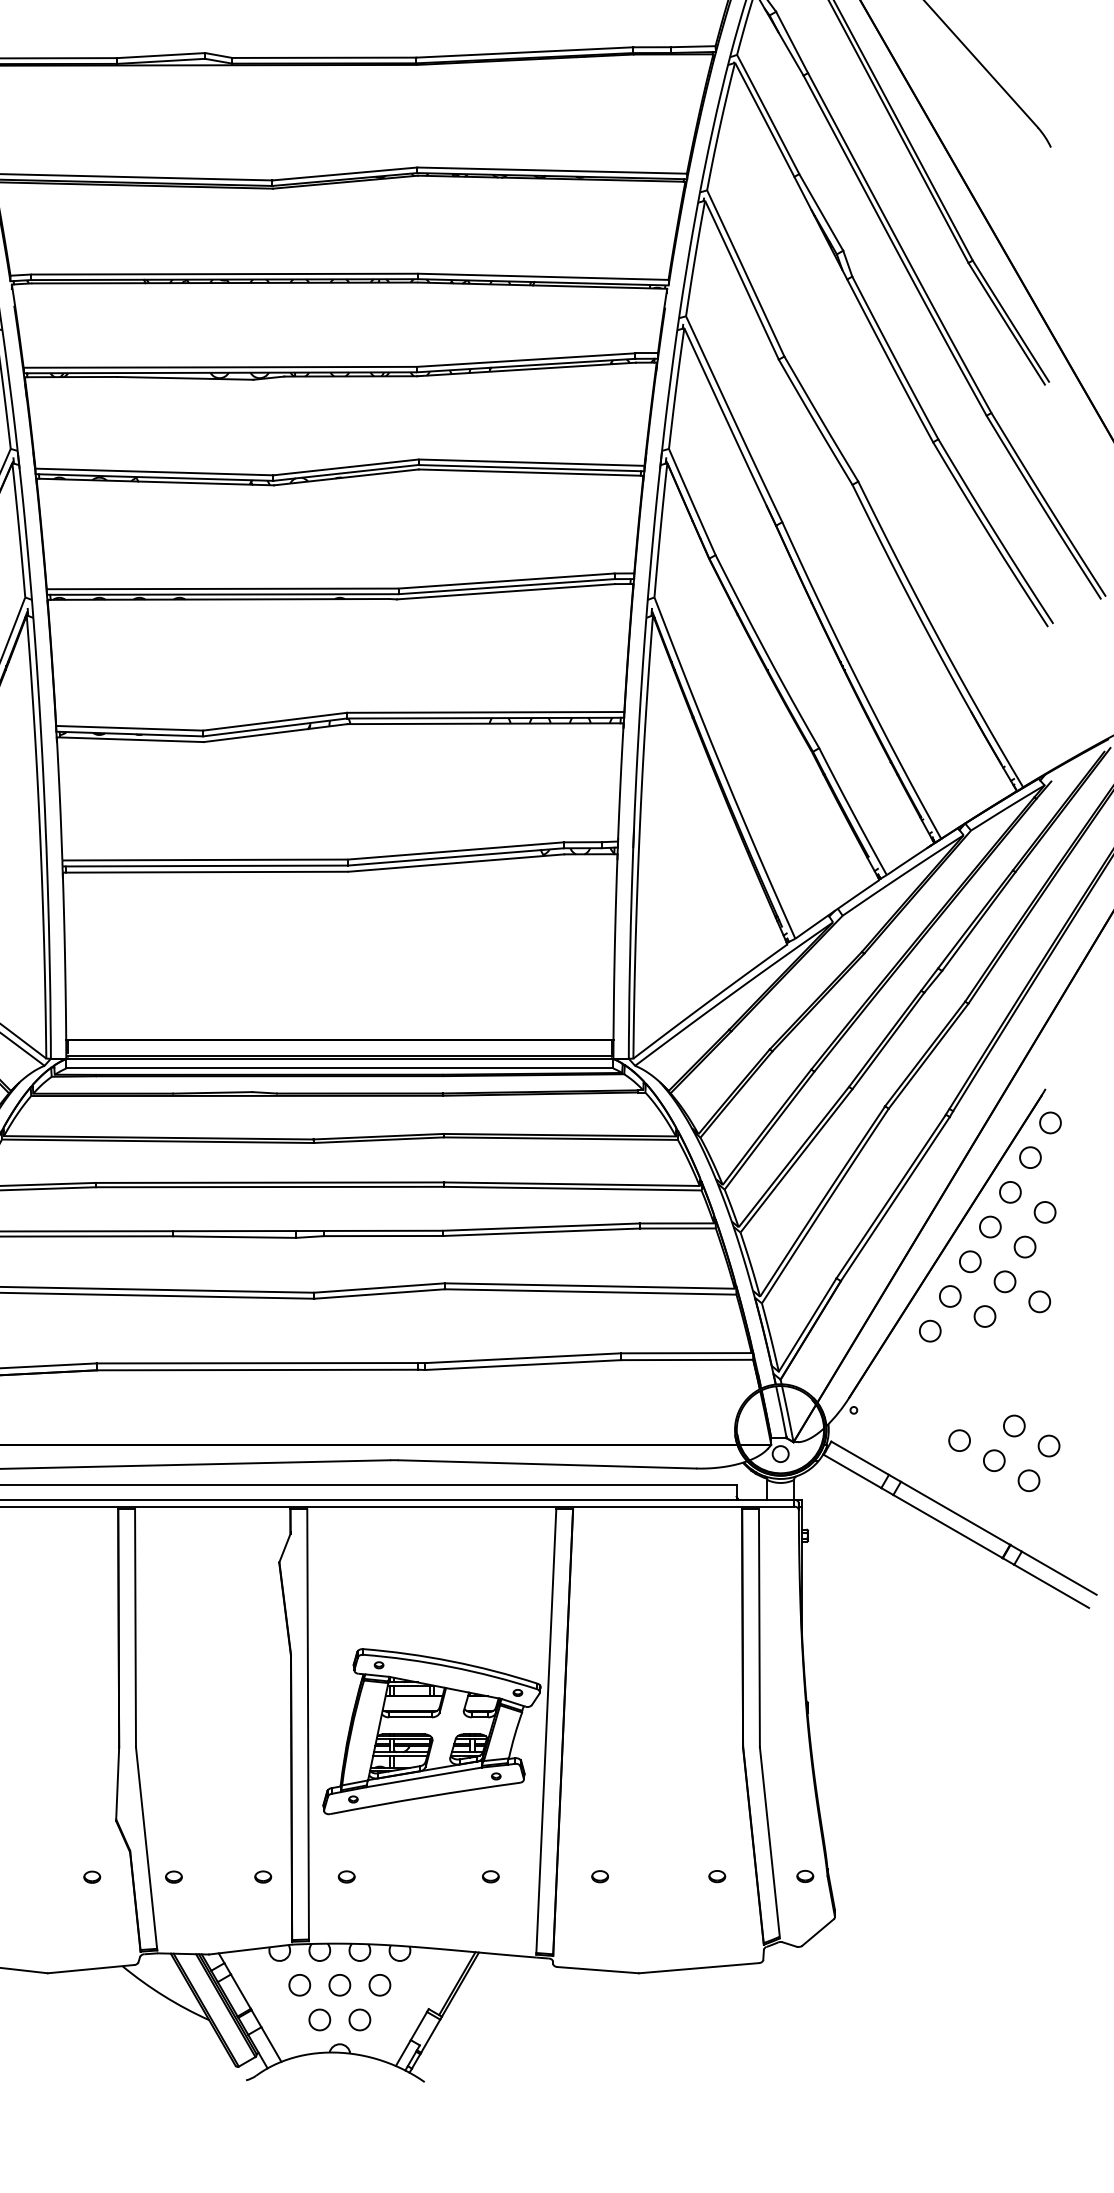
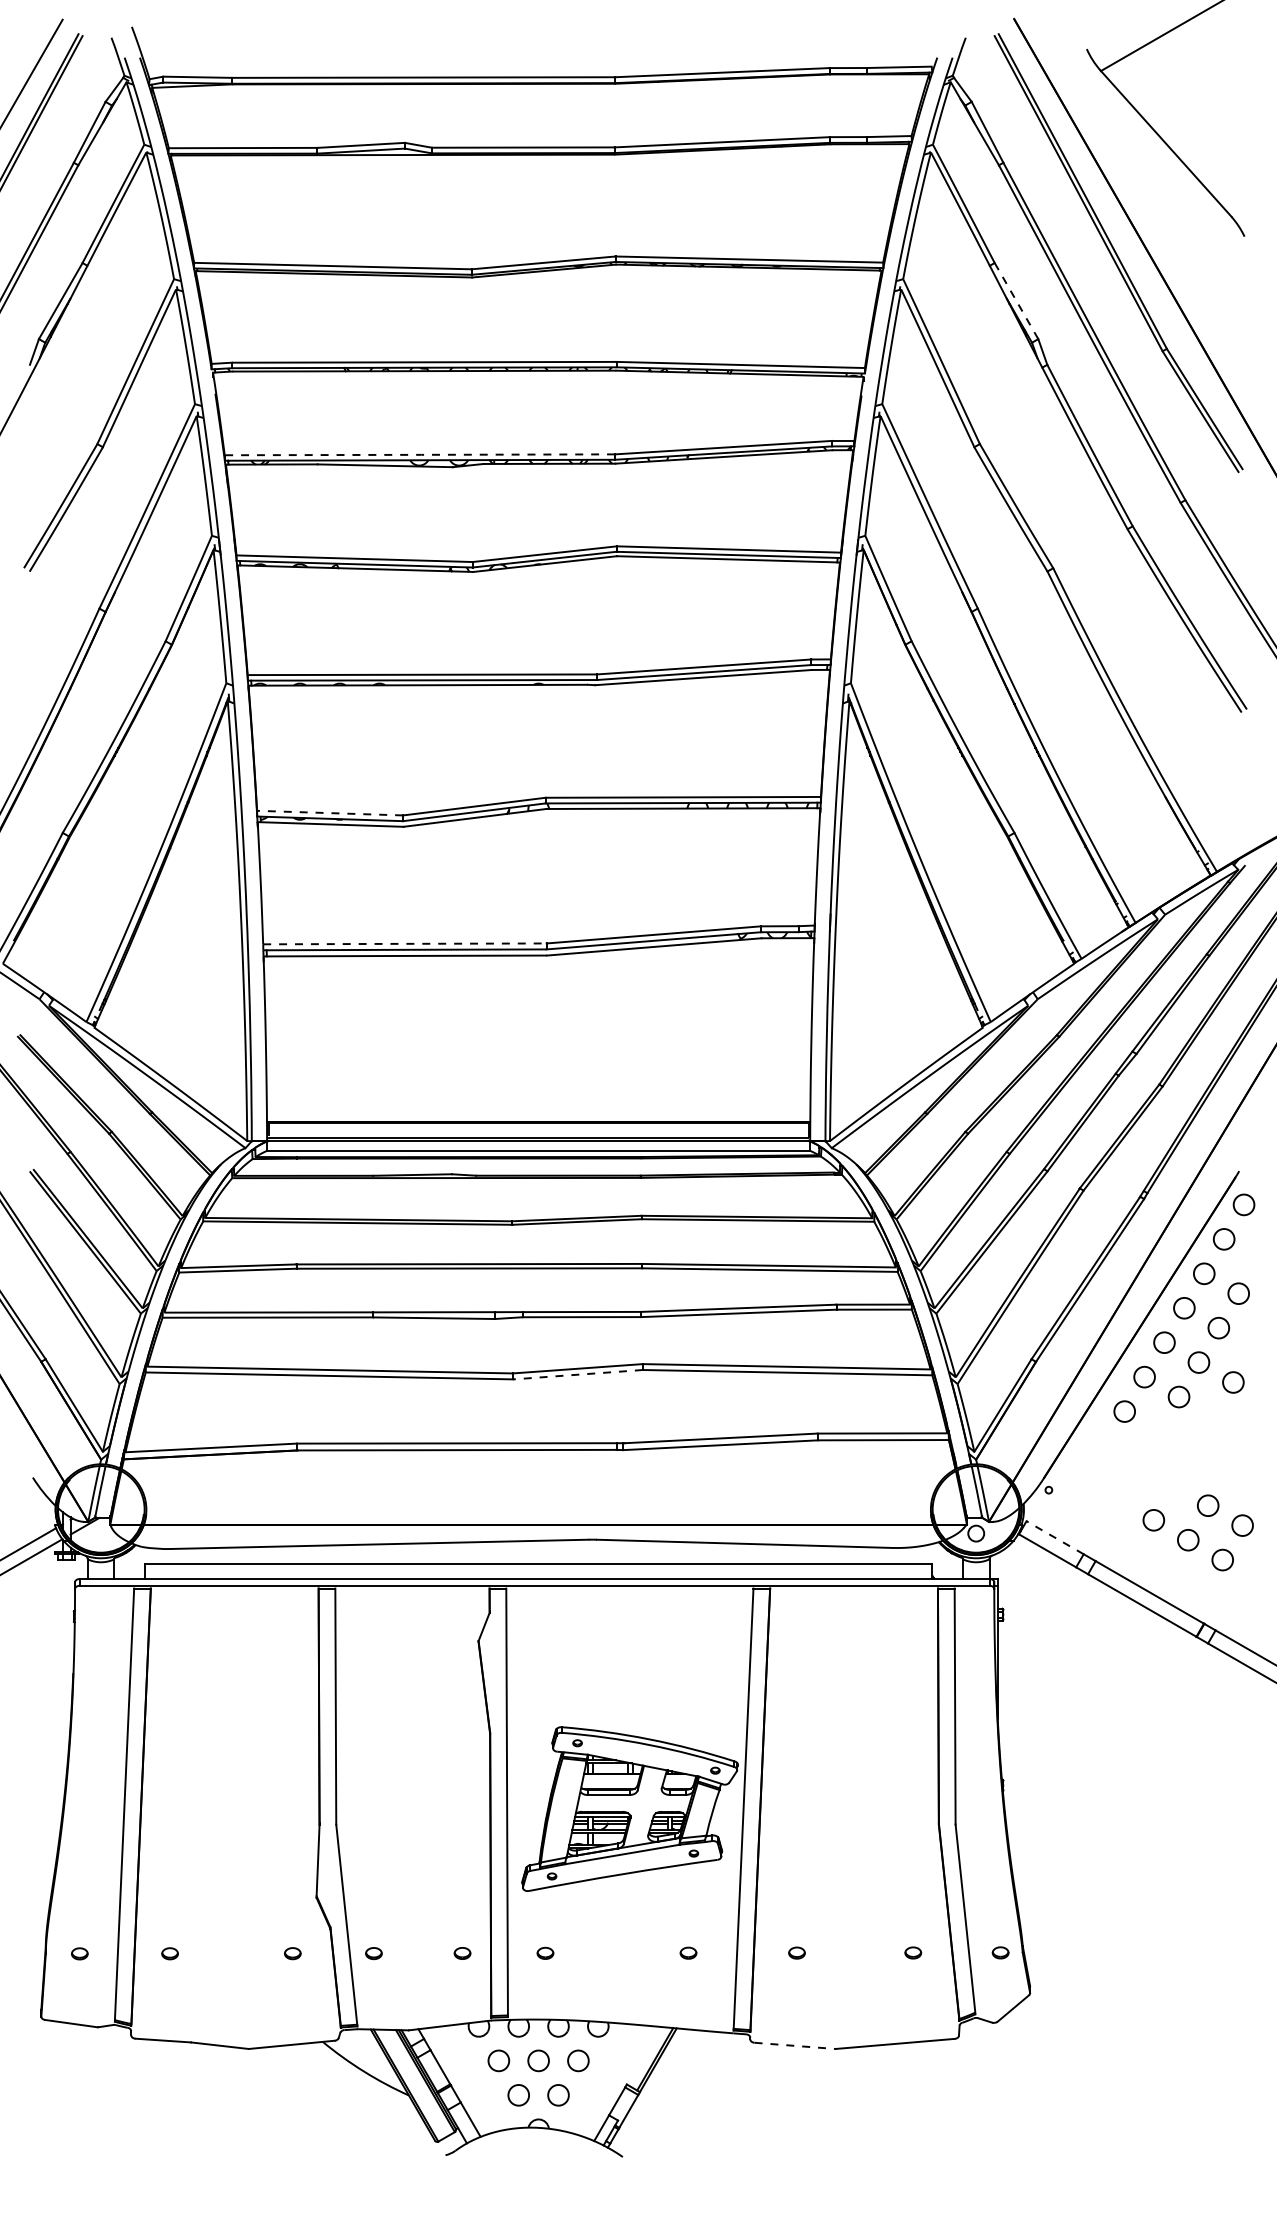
line: (821, 212) -> (1016, 301), solid -> dashed
line: (220, 367) -> (420, 454), solid -> dashed
line: (129, 728) -> (329, 813), solid -> dashed
line: (206, 859) -> (406, 943), solid -> dashed
line: (380, 1293) -> (578, 1374), solid -> dashed
line: (859, 1458) -> (1054, 1537), solid -> dashed
line: (598, 1969) -> (795, 2045), solid -> dashed

